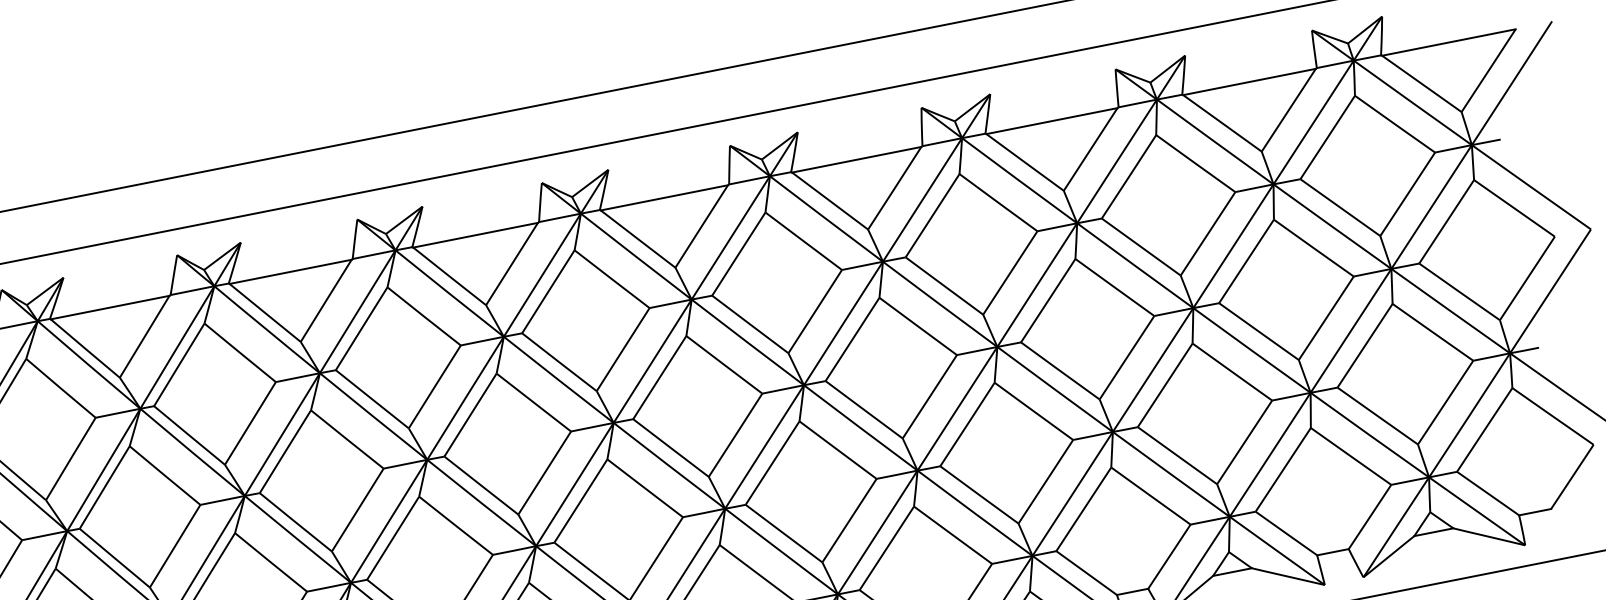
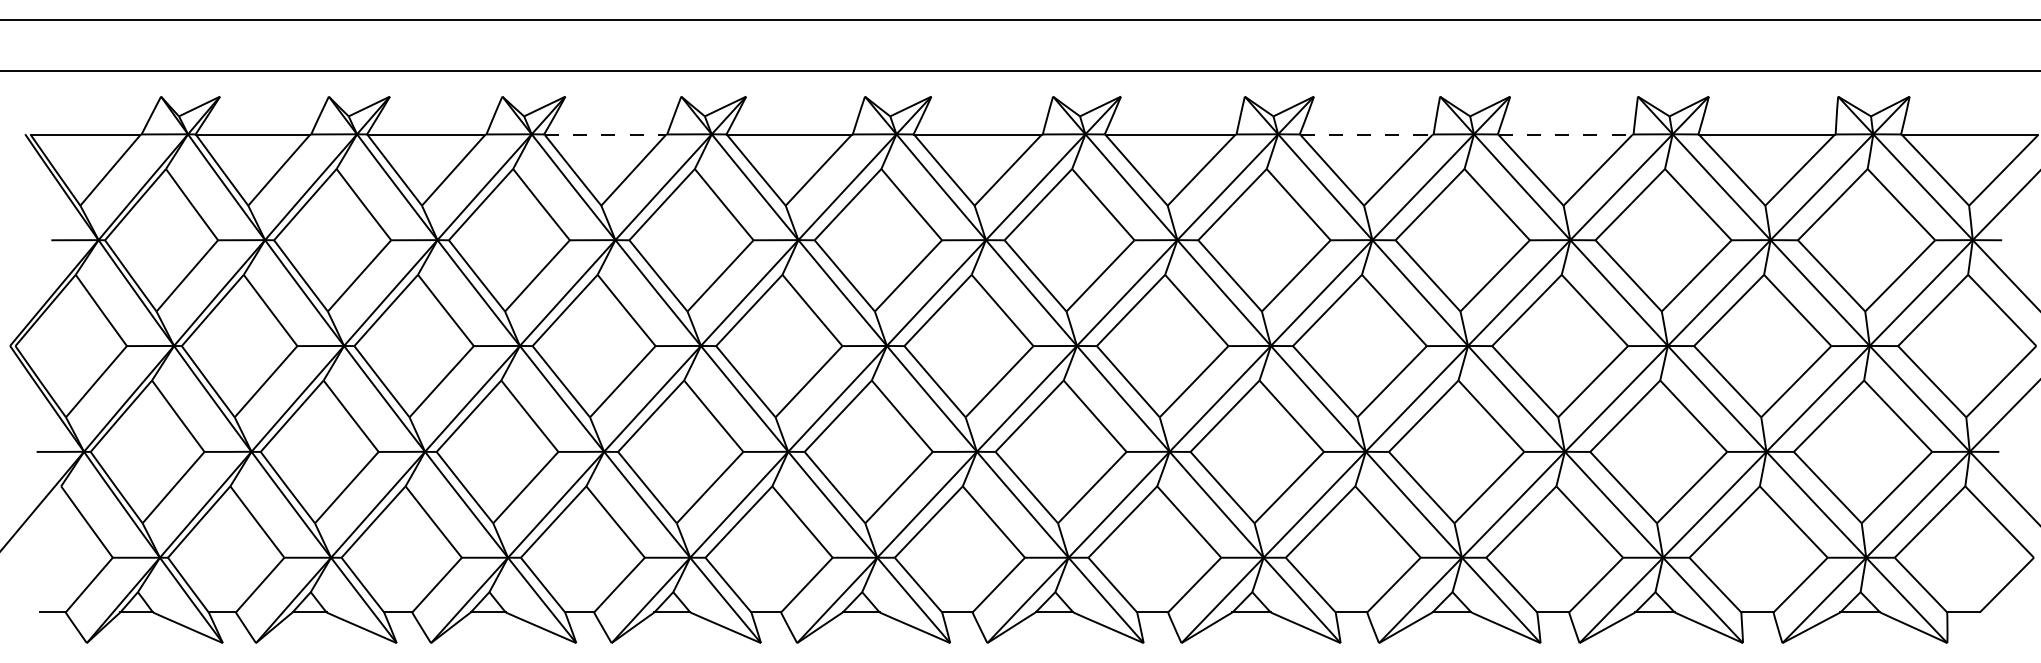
line: (1052, 121) -> (1565, 135), solid -> dashed
line: (856, 160) -> (1366, 135), solid -> dashed
line: (110, 308) -> (605, 135), solid -> dashed

